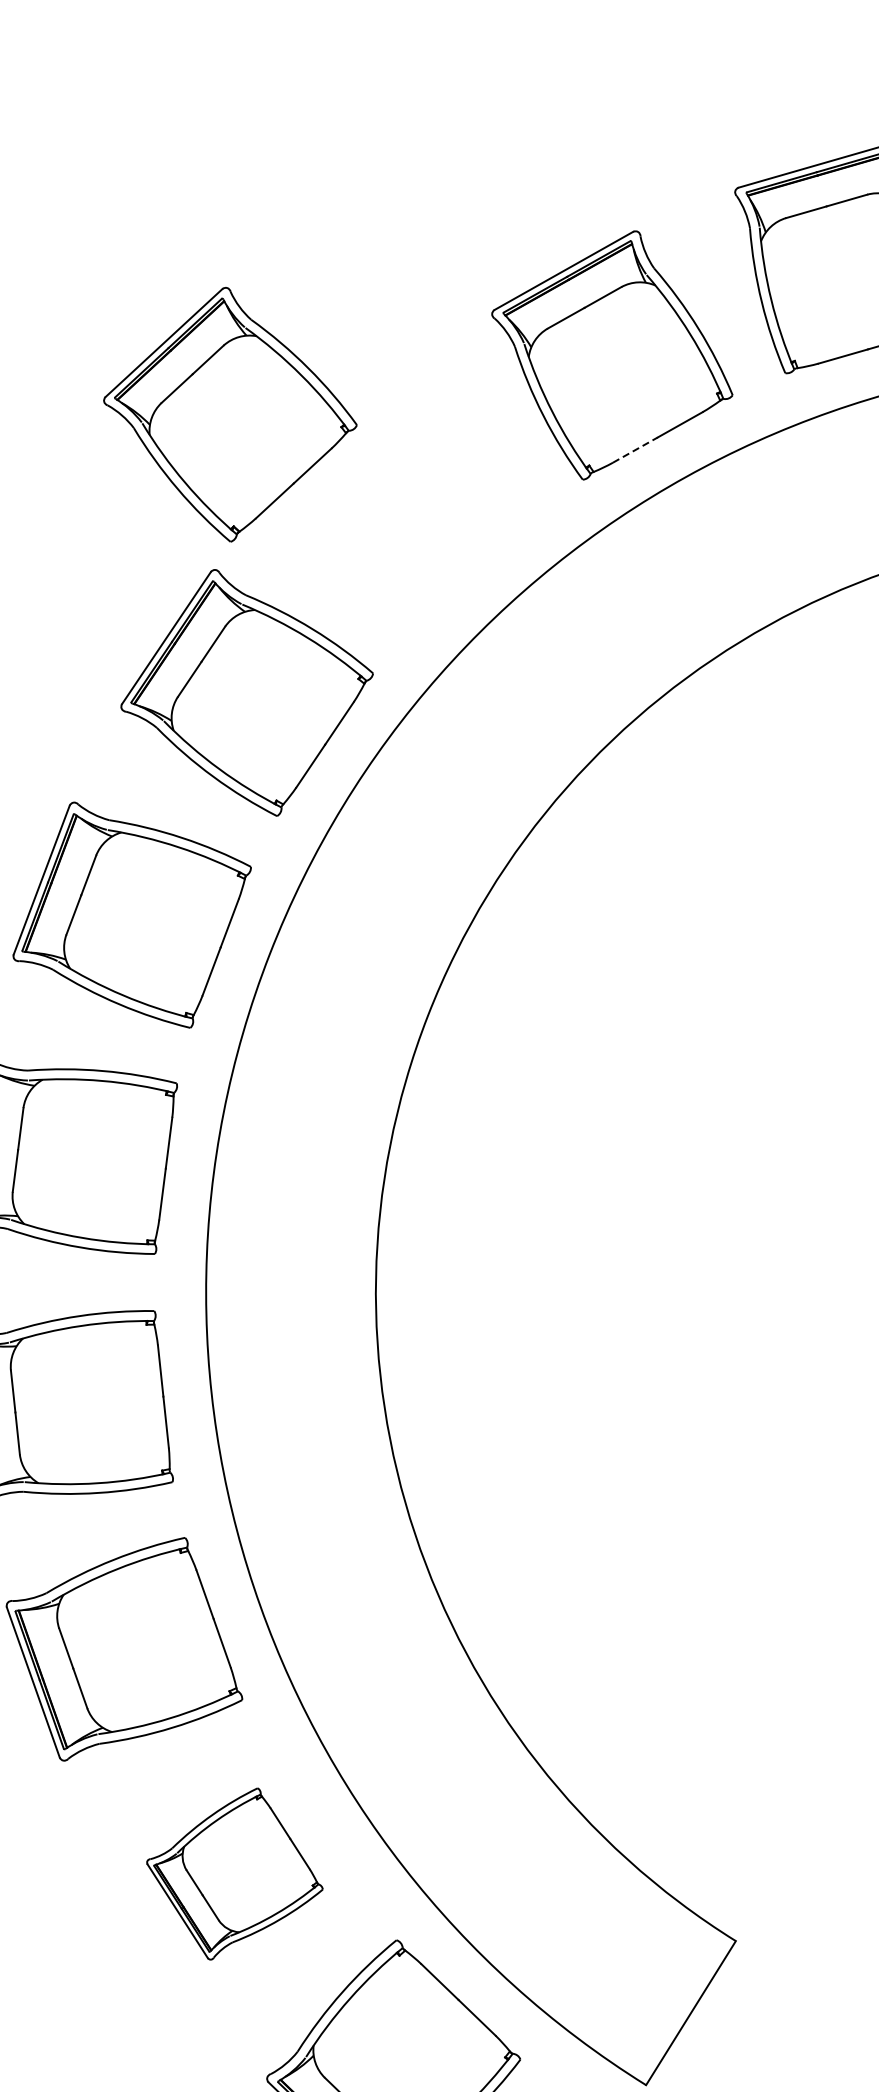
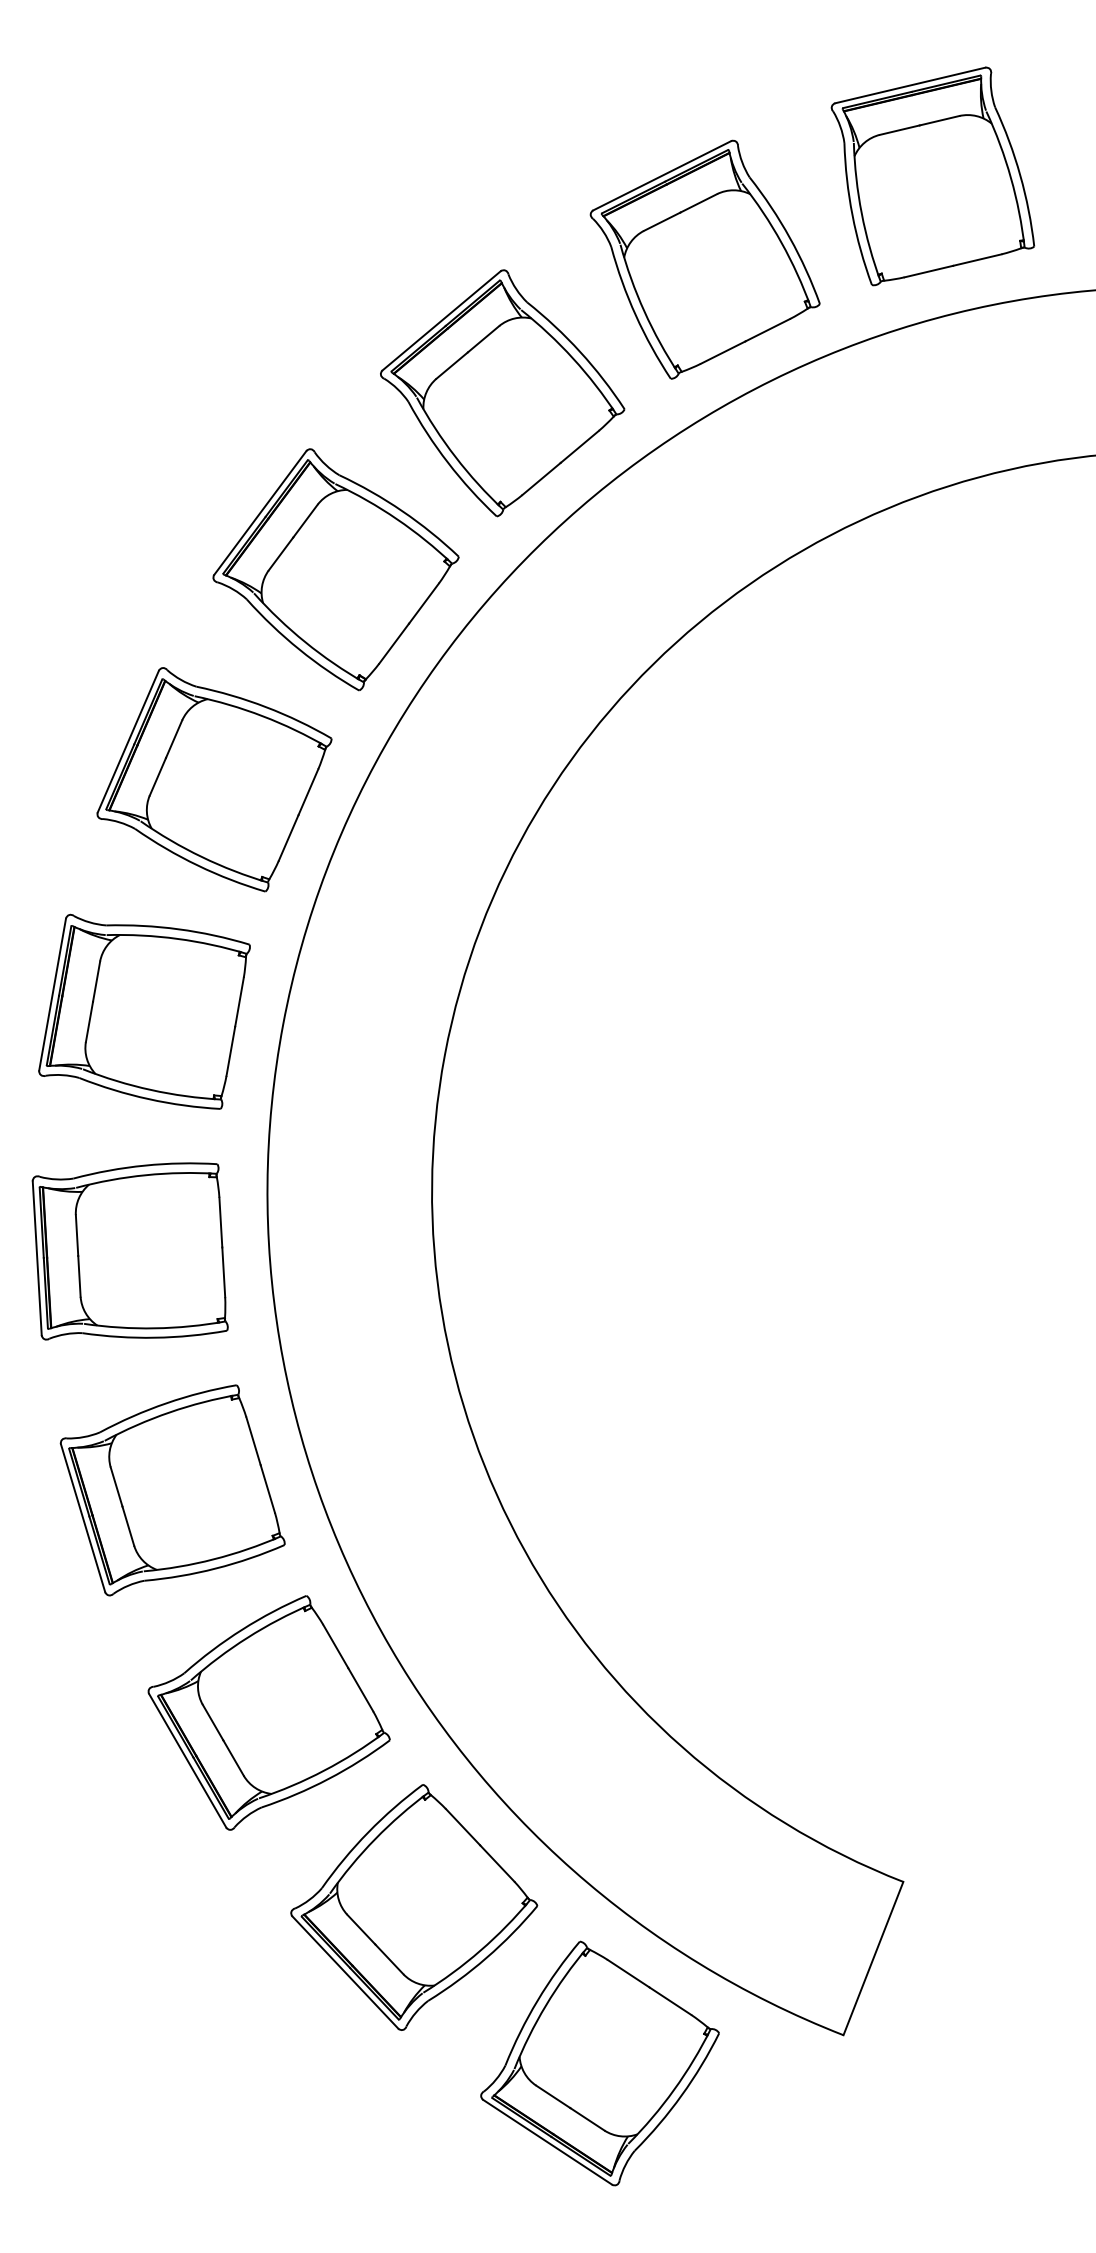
part: (229, 414) -> (335, 569), moved
line: (635, 449) -> (541, 478), dashed -> solid
part: (235, 1874) -> (414, 1907), size x1.43

